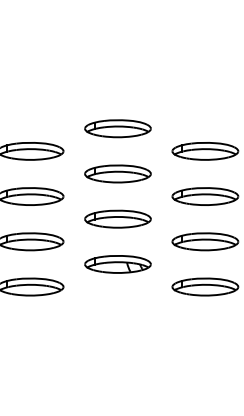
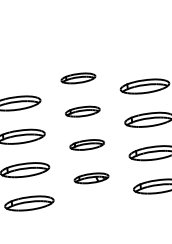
part: (117, 128) -> (78, 78), size x0.7
part: (117, 173) -> (82, 111), size x0.7
part: (117, 218) -> (86, 144), size x0.7
part: (117, 264) -> (91, 178), size x0.7

